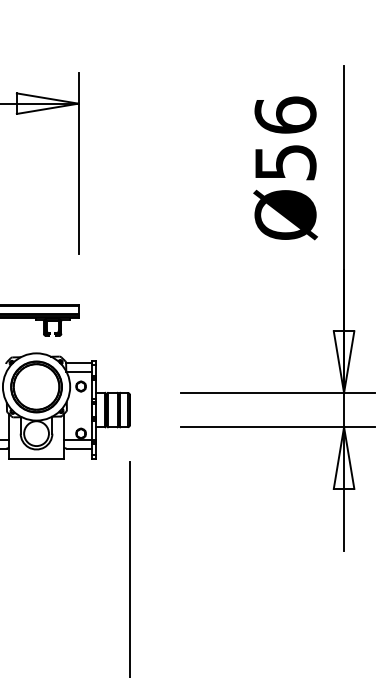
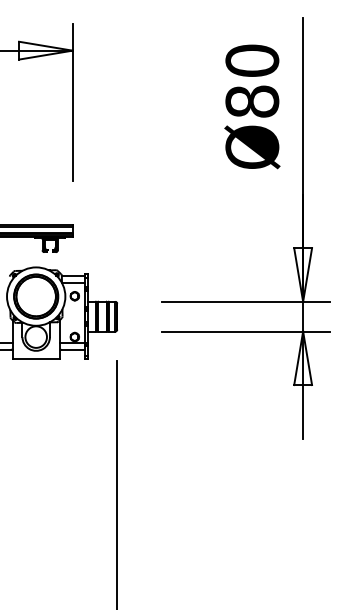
text: (285, 138) -> (252, 80), Ø56 -> Ø80

